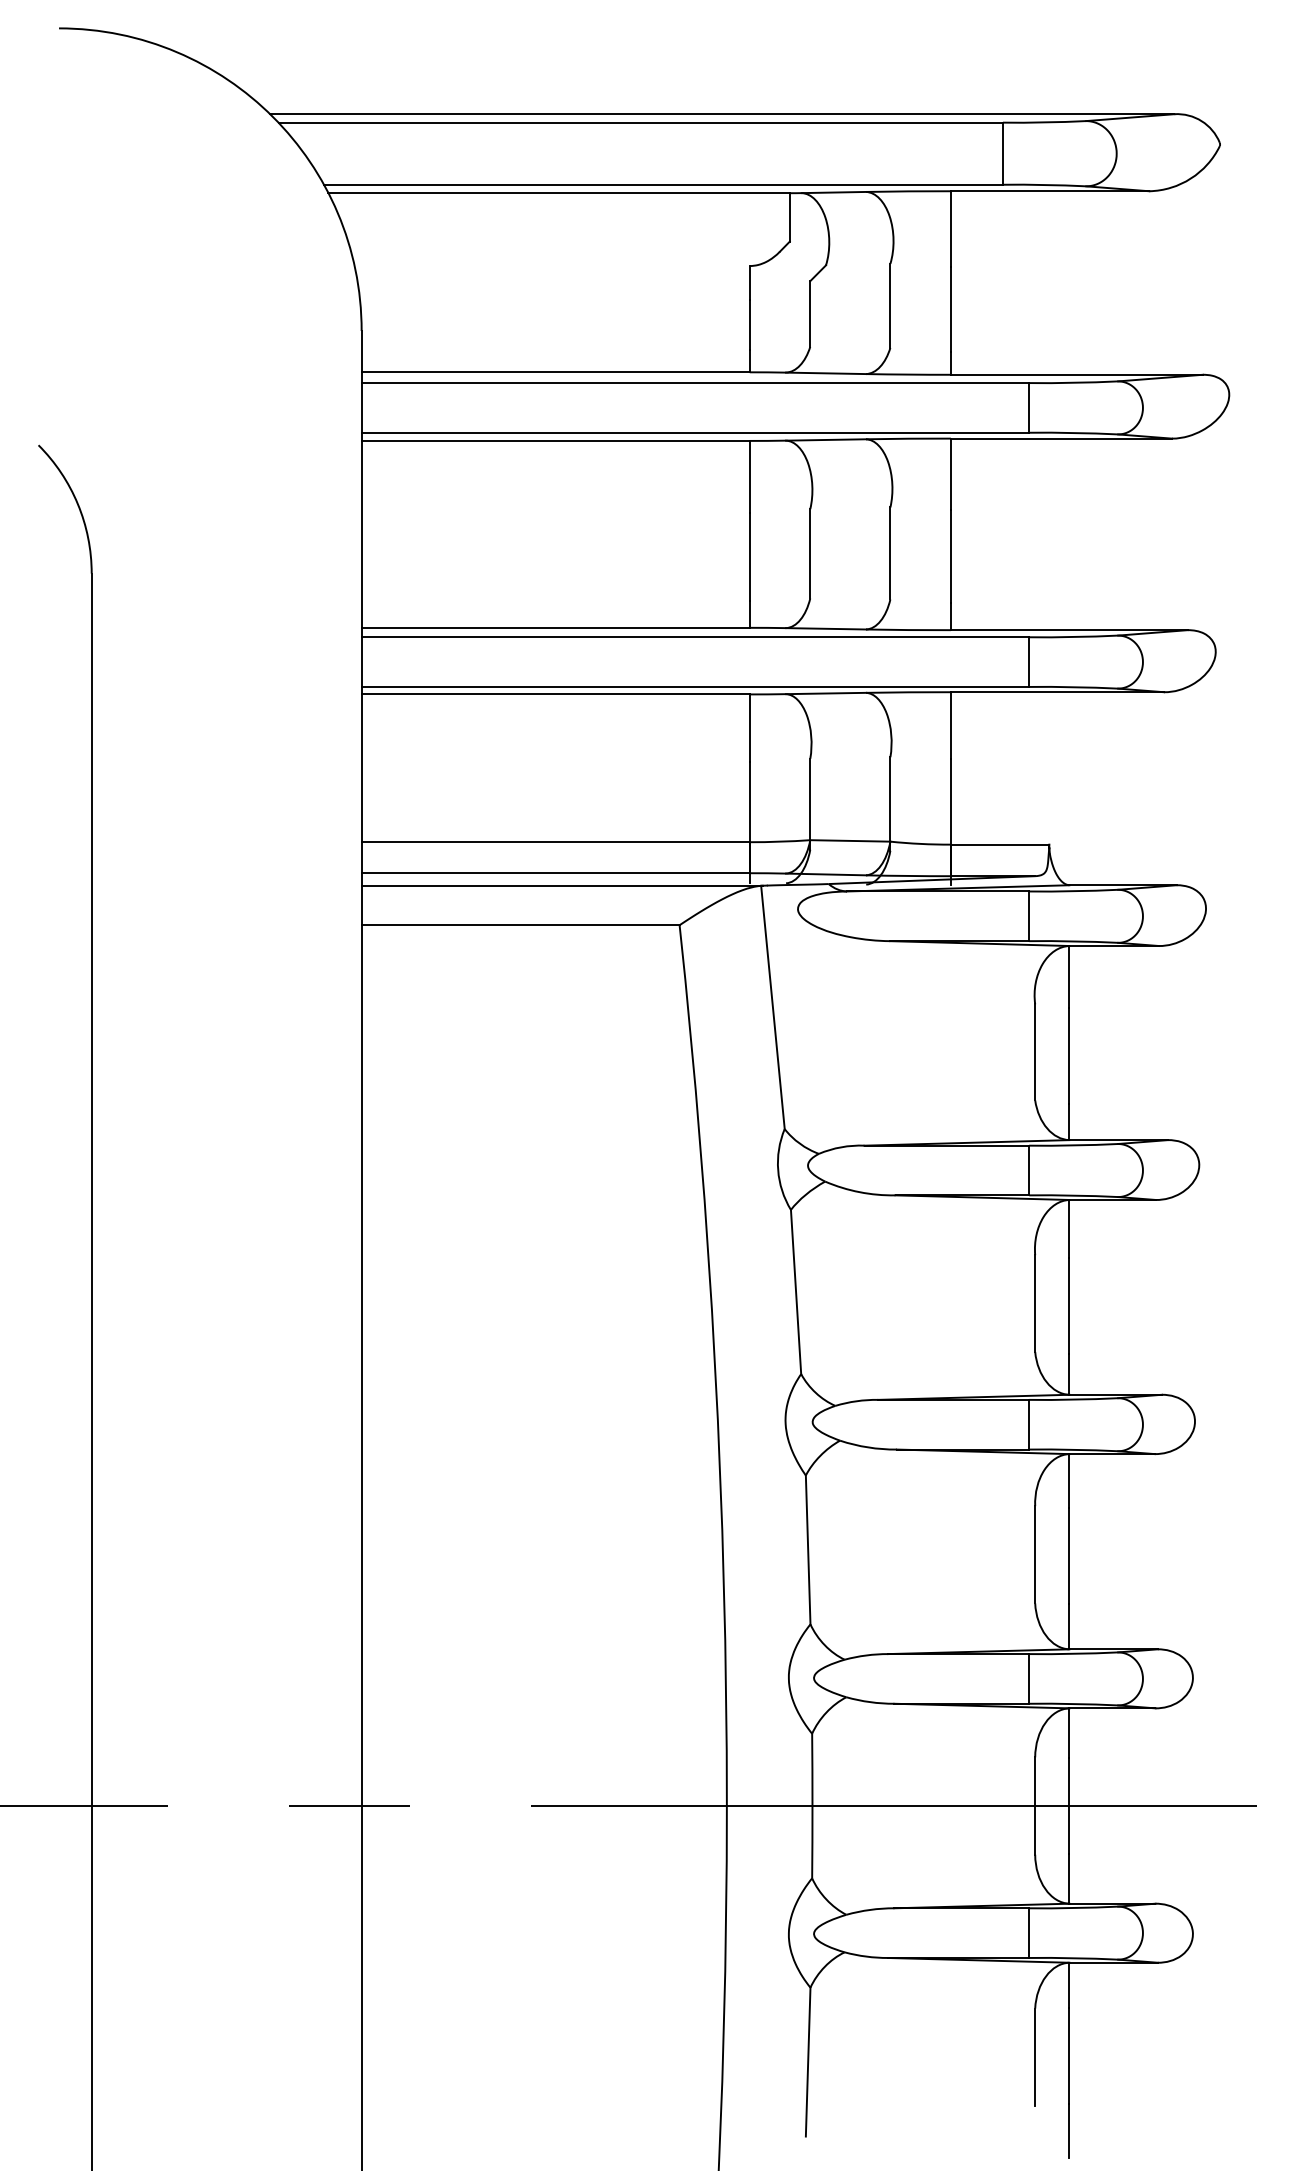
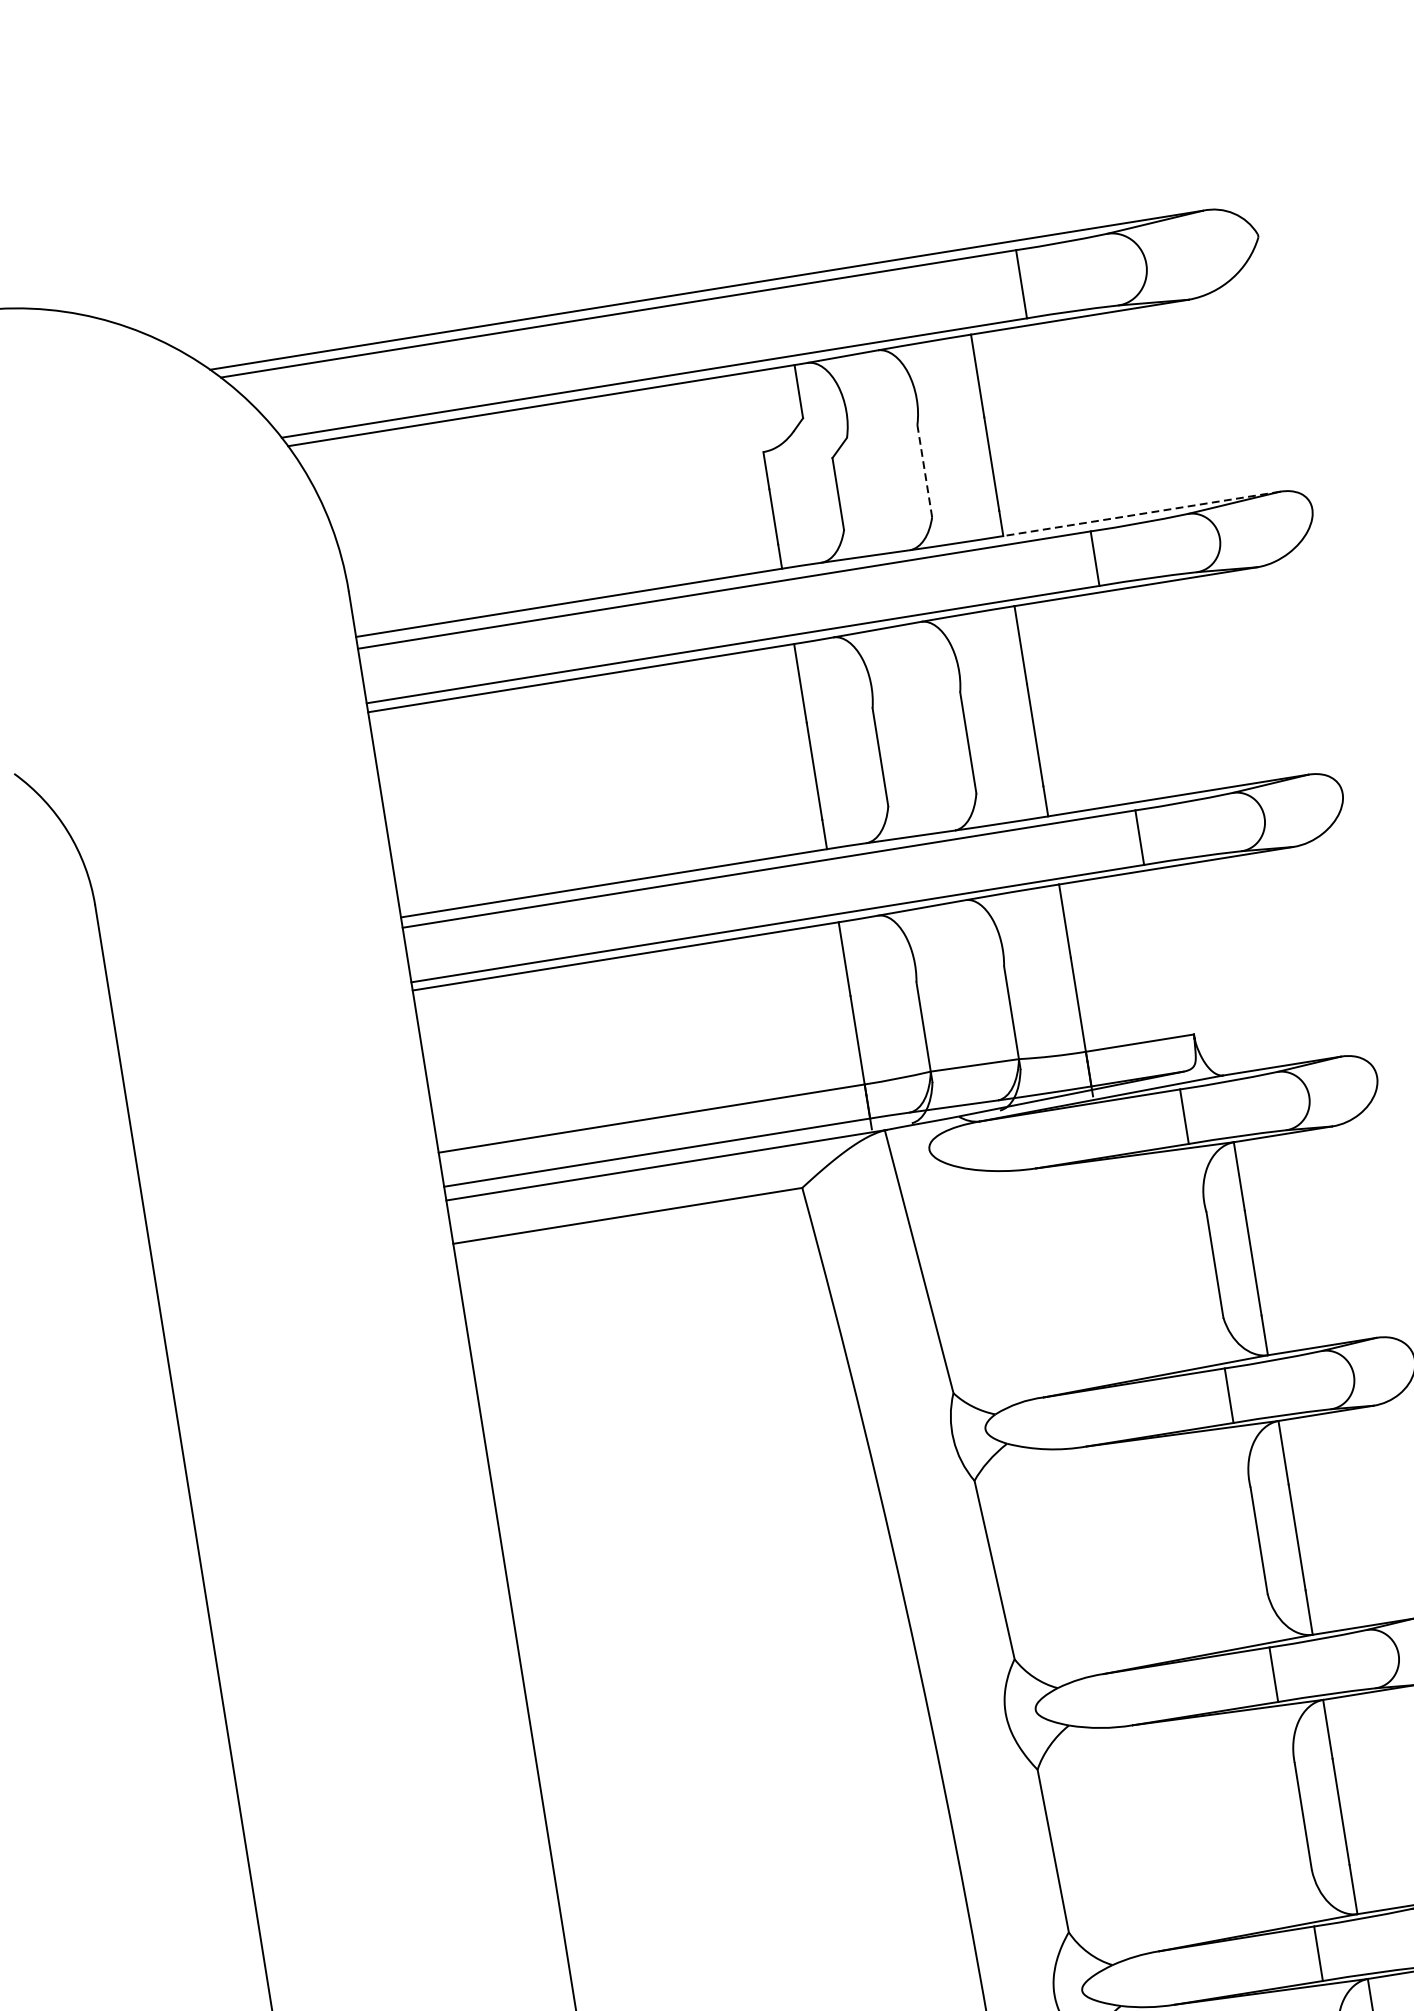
line: (890, 305) -> (924, 470), solid -> dashed
line: (1076, 374) -> (1141, 513), solid -> dashed

